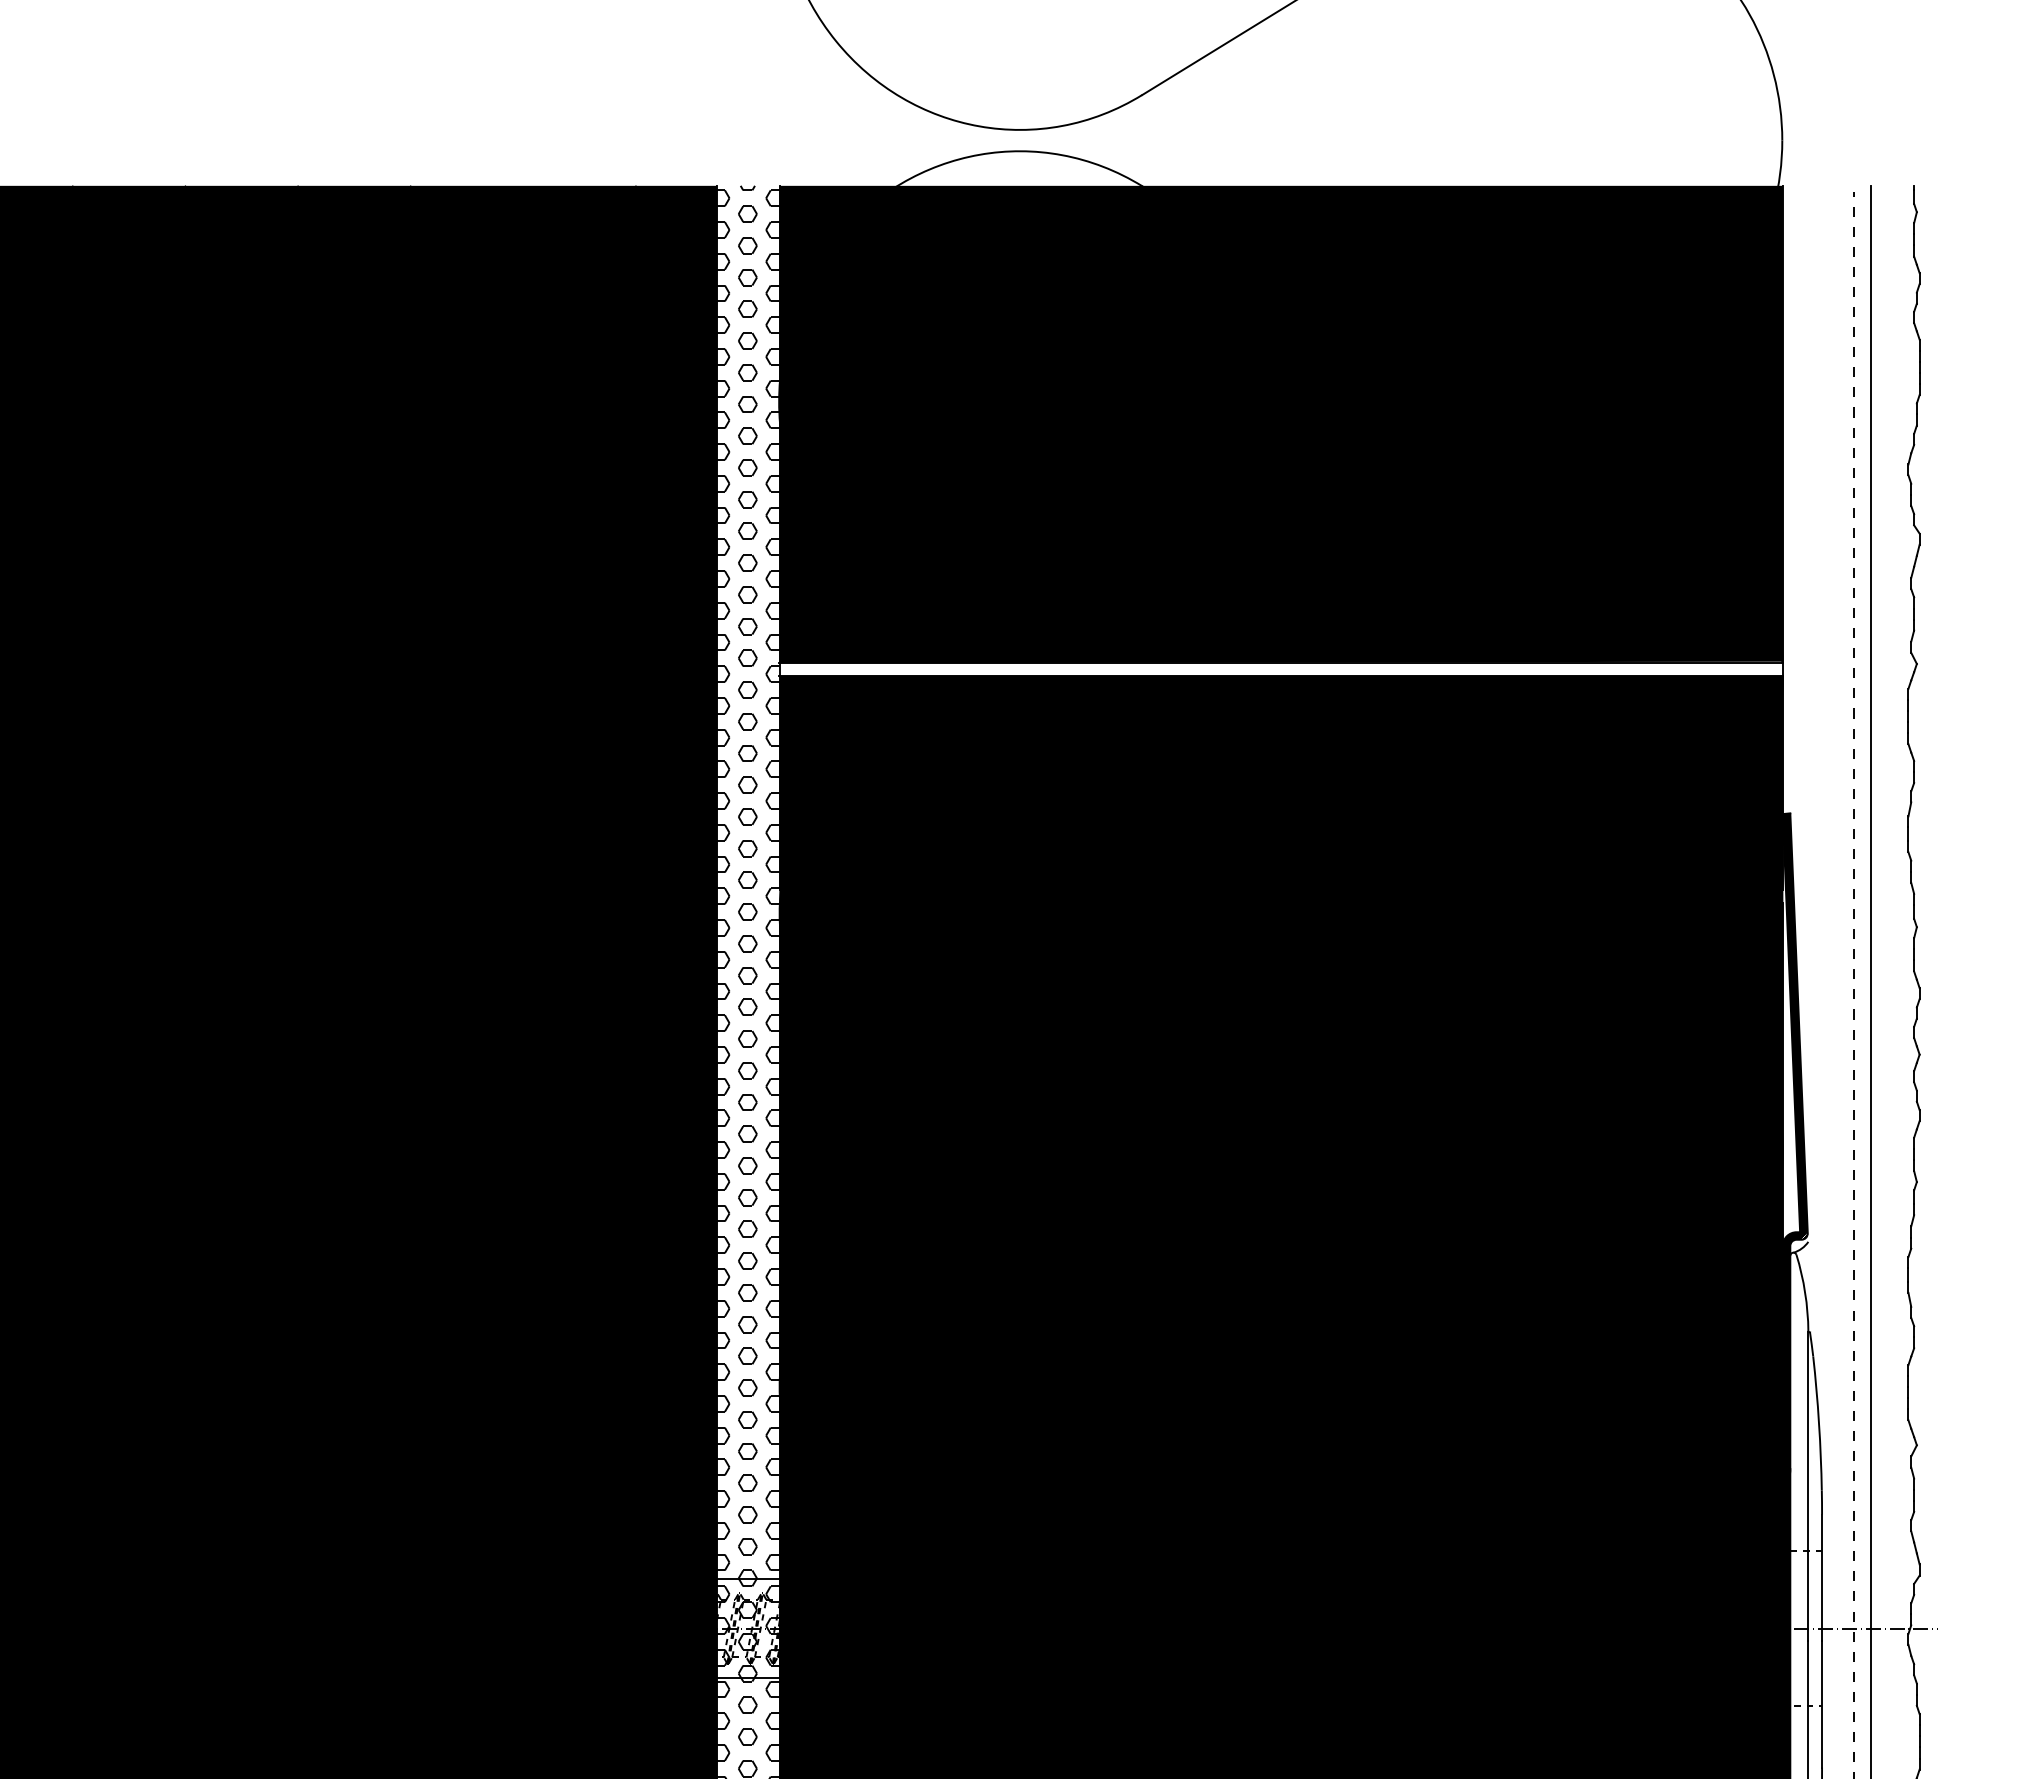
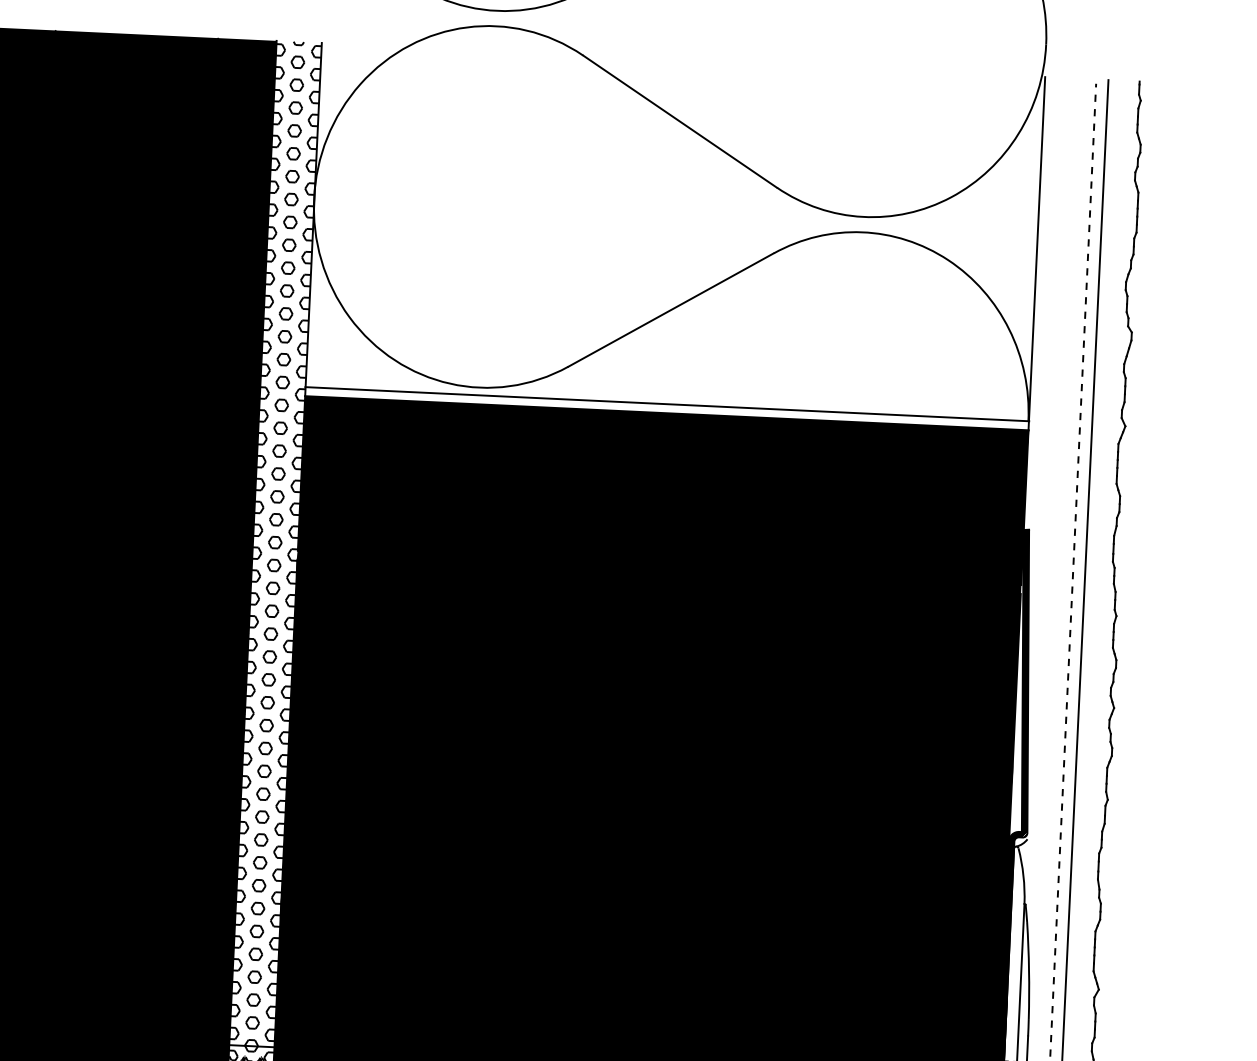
fill: (1281, 424) -> (675, 232), removed

